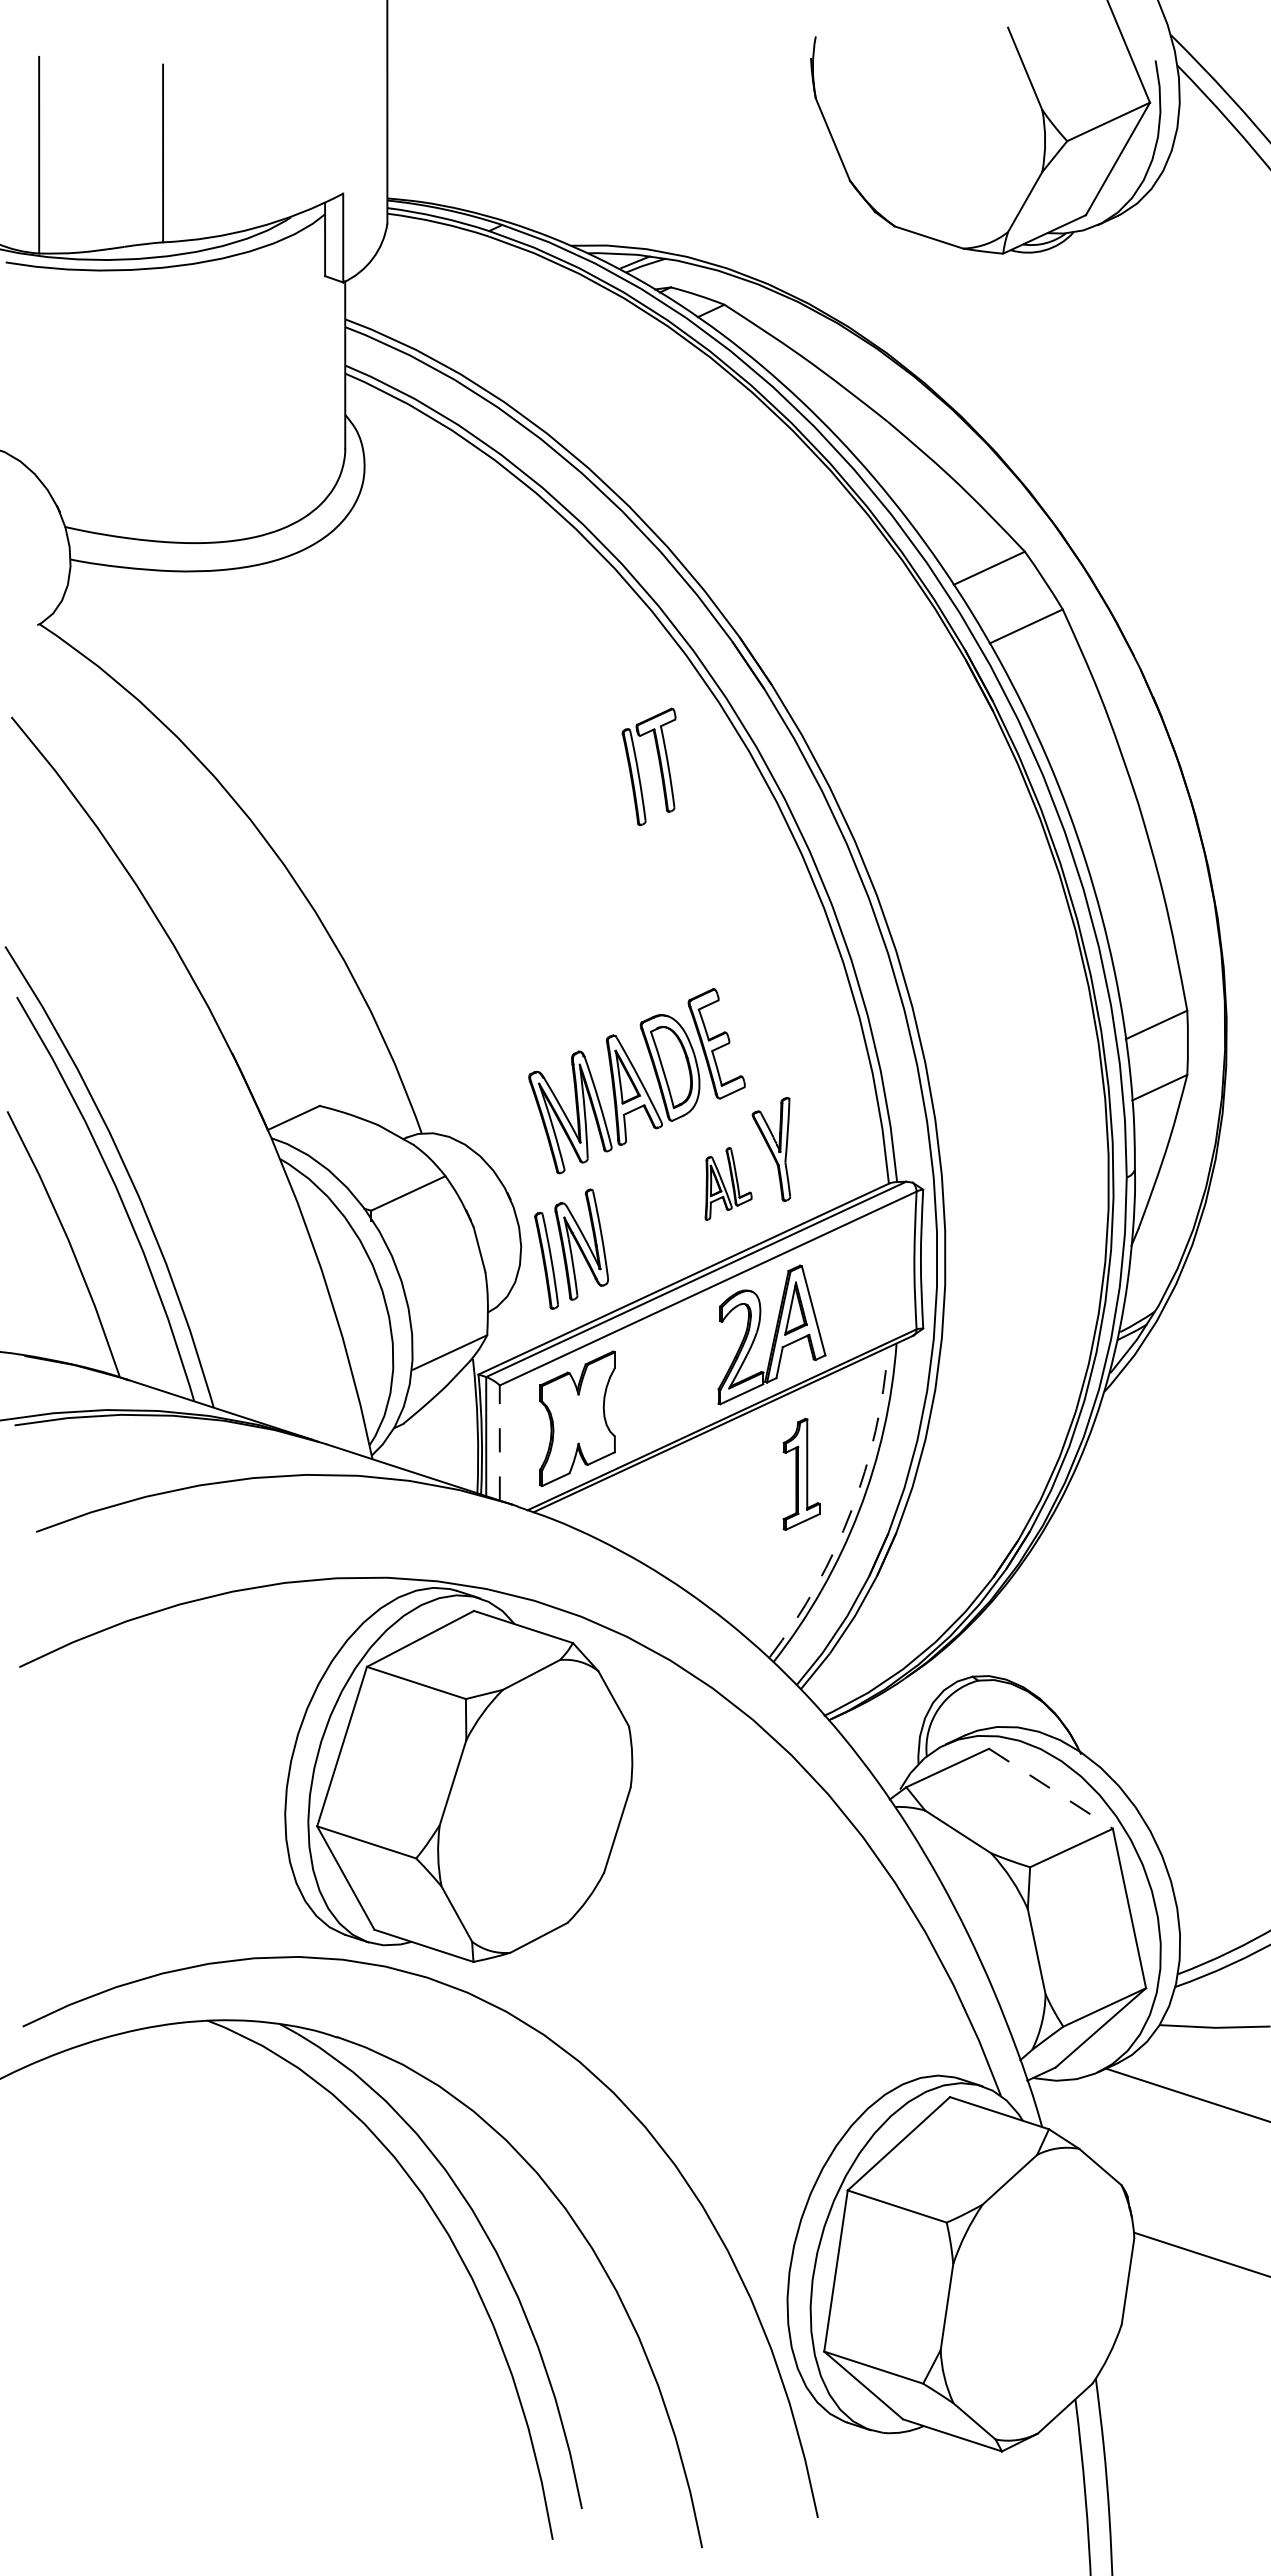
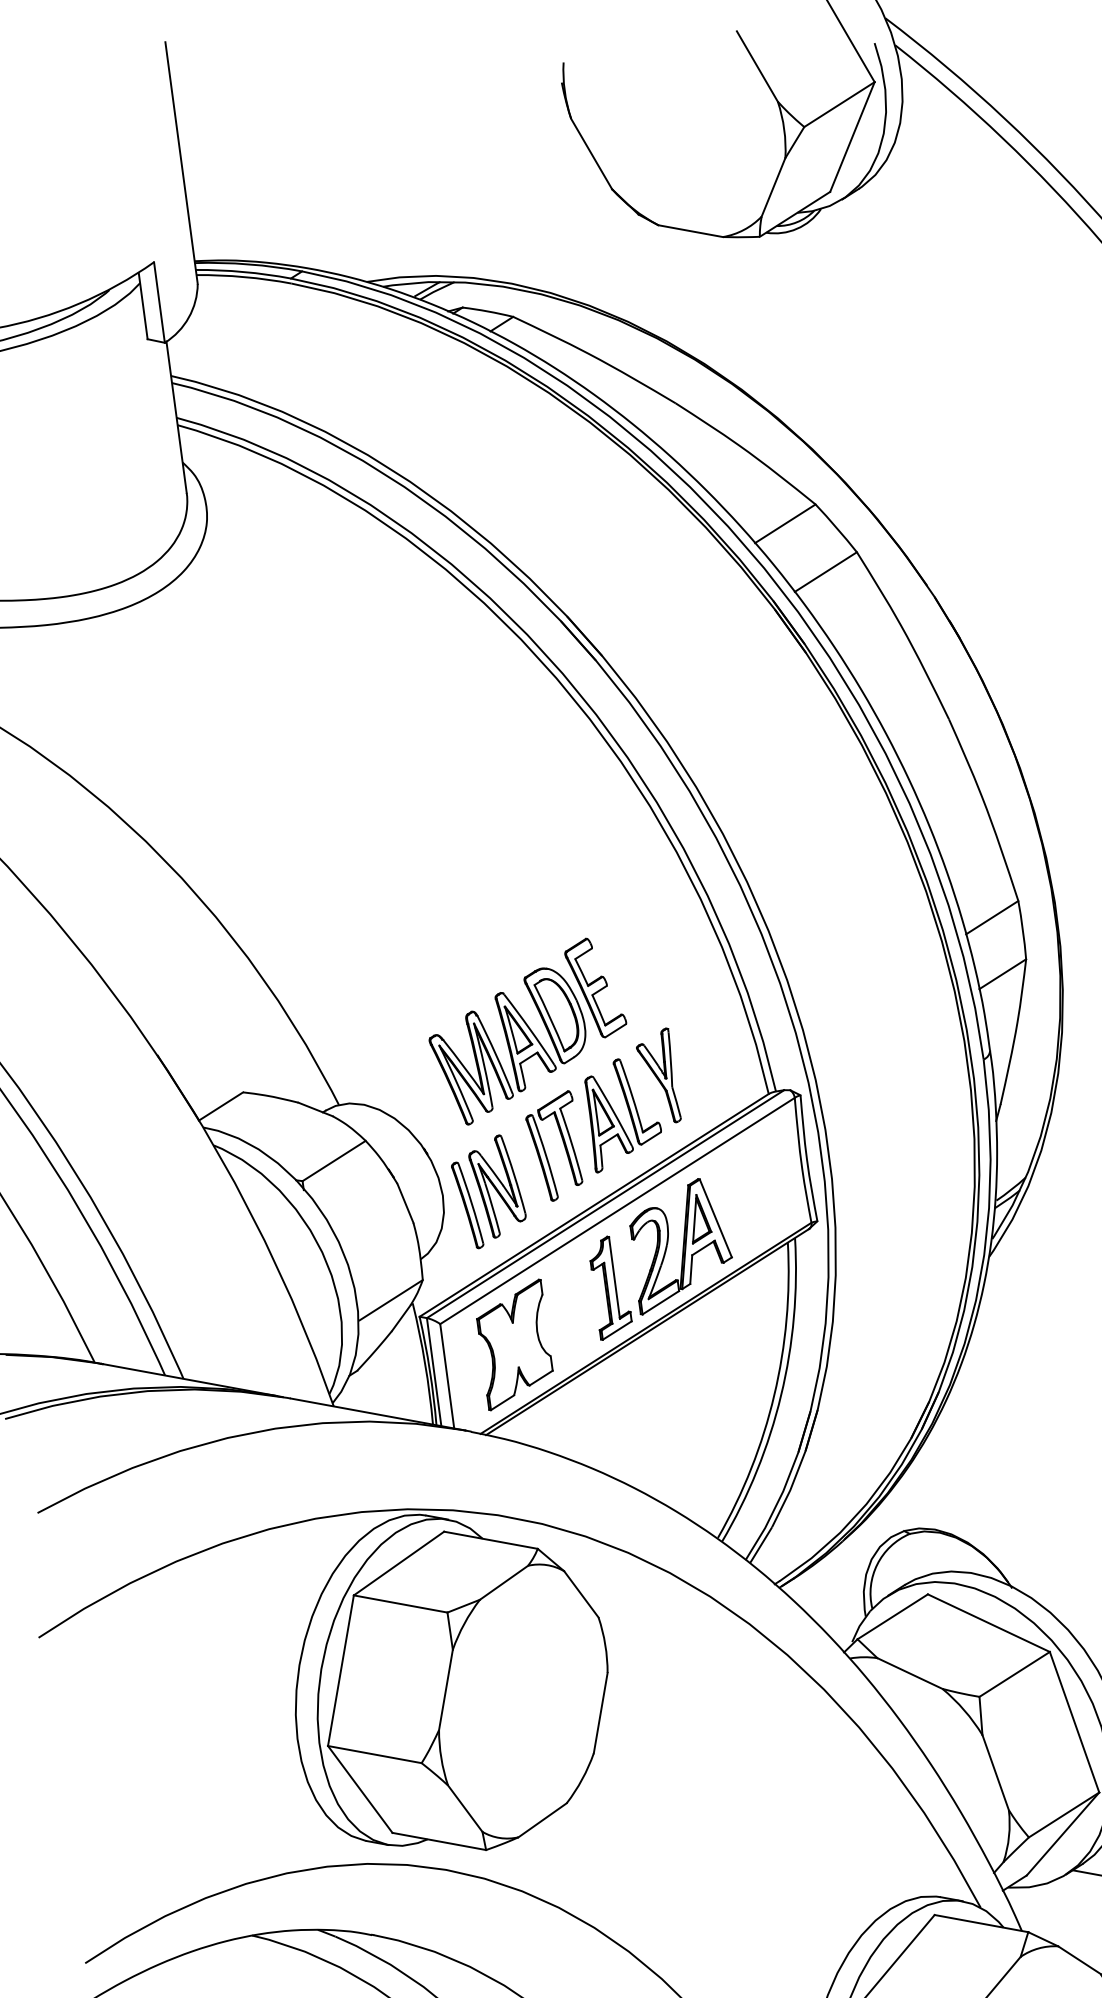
part: (638, 766) -> (544, 1147), moved
part: (728, 1183) -> (623, 1113), size x1.67
line: (499, 1443) -> (447, 1376), dashed -> solid
part: (801, 1474) -> (610, 1287), moved
arc: (851, 1510) -> (774, 1394), dashed -> solid
line: (1050, 1788) -> (988, 1622), dashed -> solid

